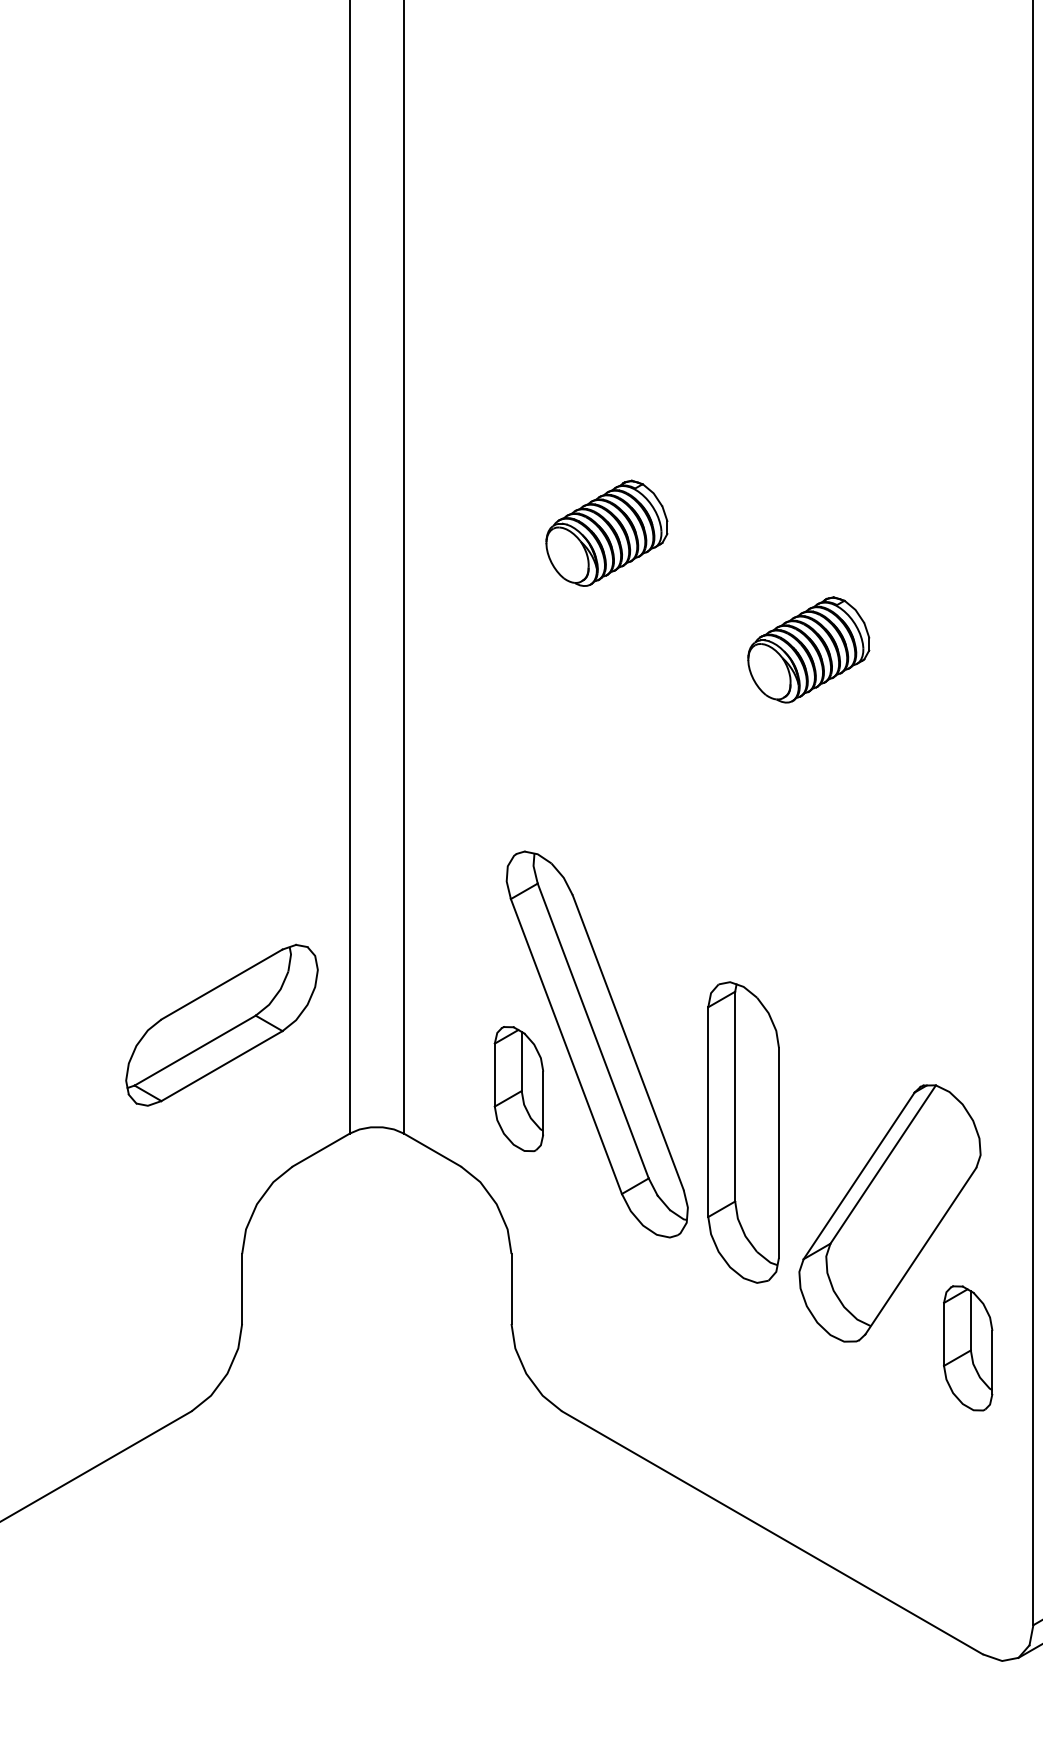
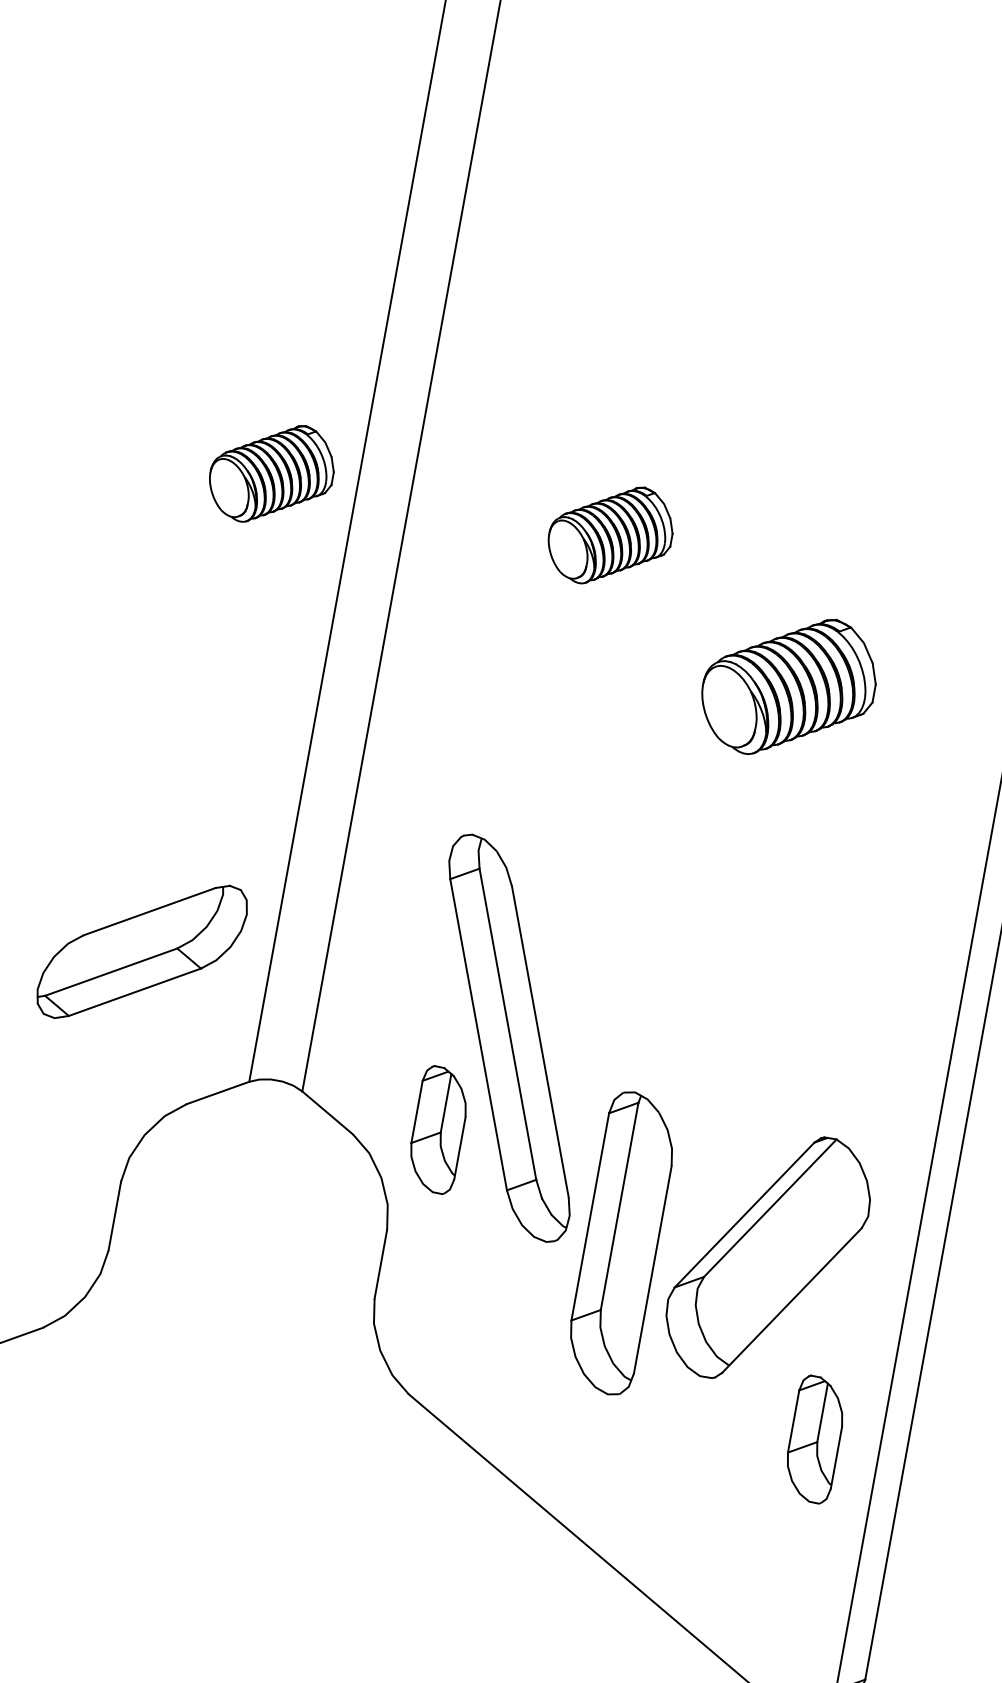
part: (263, 532) -> (271, 472), added
part: (808, 649) -> (789, 686), size x1.4
part: (518, 1089) -> (437, 1130), moved
part: (743, 1132) -> (621, 1243), moved
part: (968, 1348) -> (815, 1439), moved

